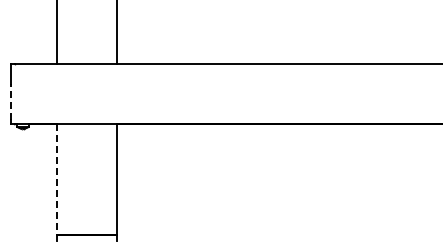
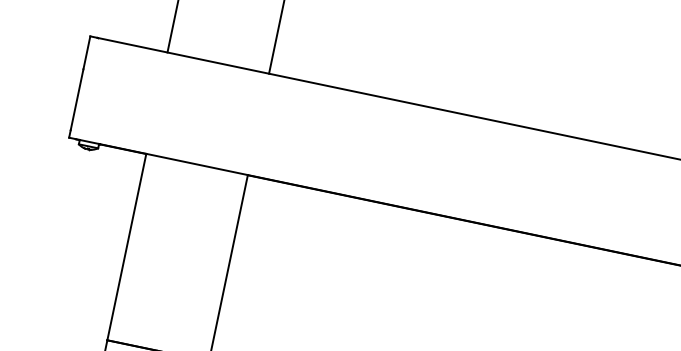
line: (10, 101) -> (76, 98), dashed -> solid
line: (56, 180) -> (126, 248), dashed -> solid

